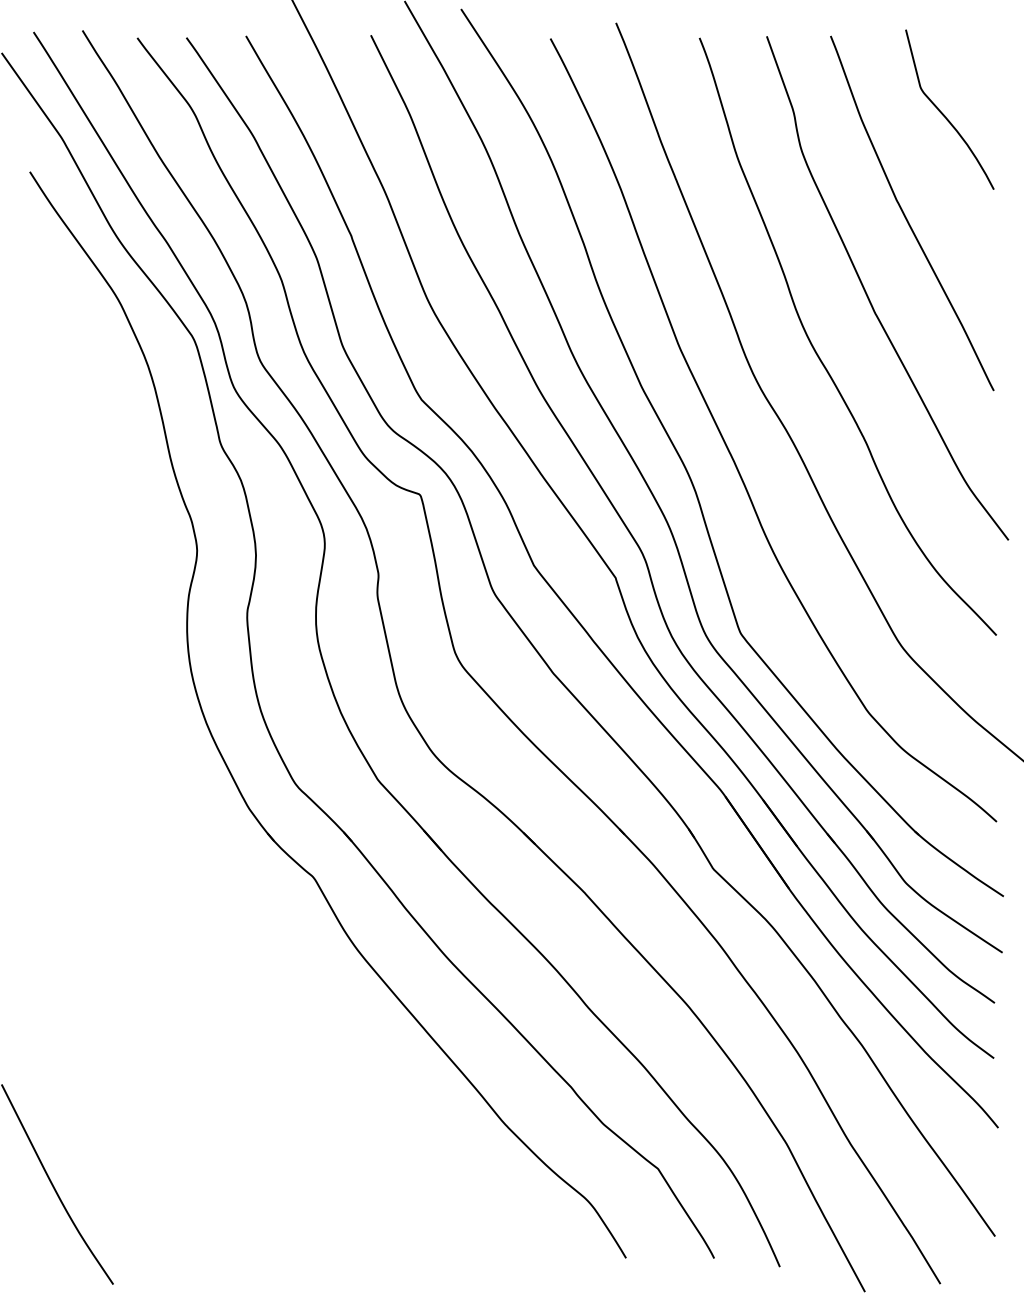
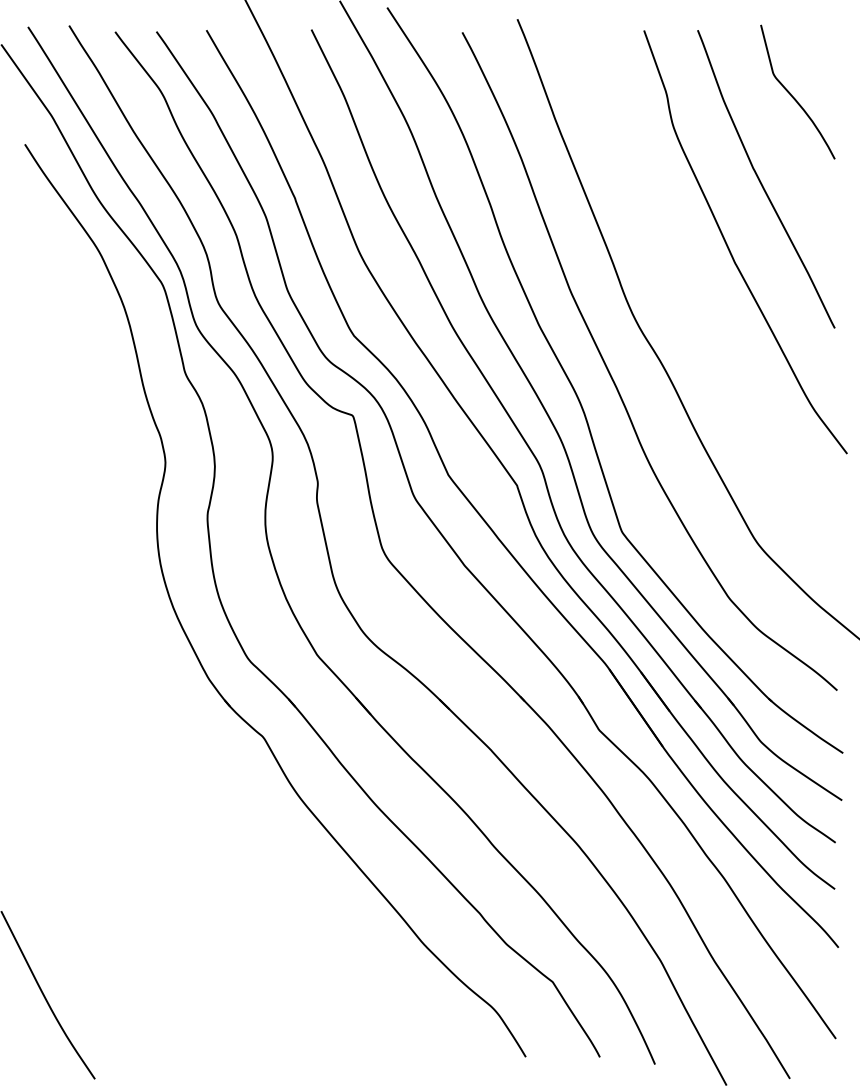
curve: (817, 352) -> (686, 296), removed

